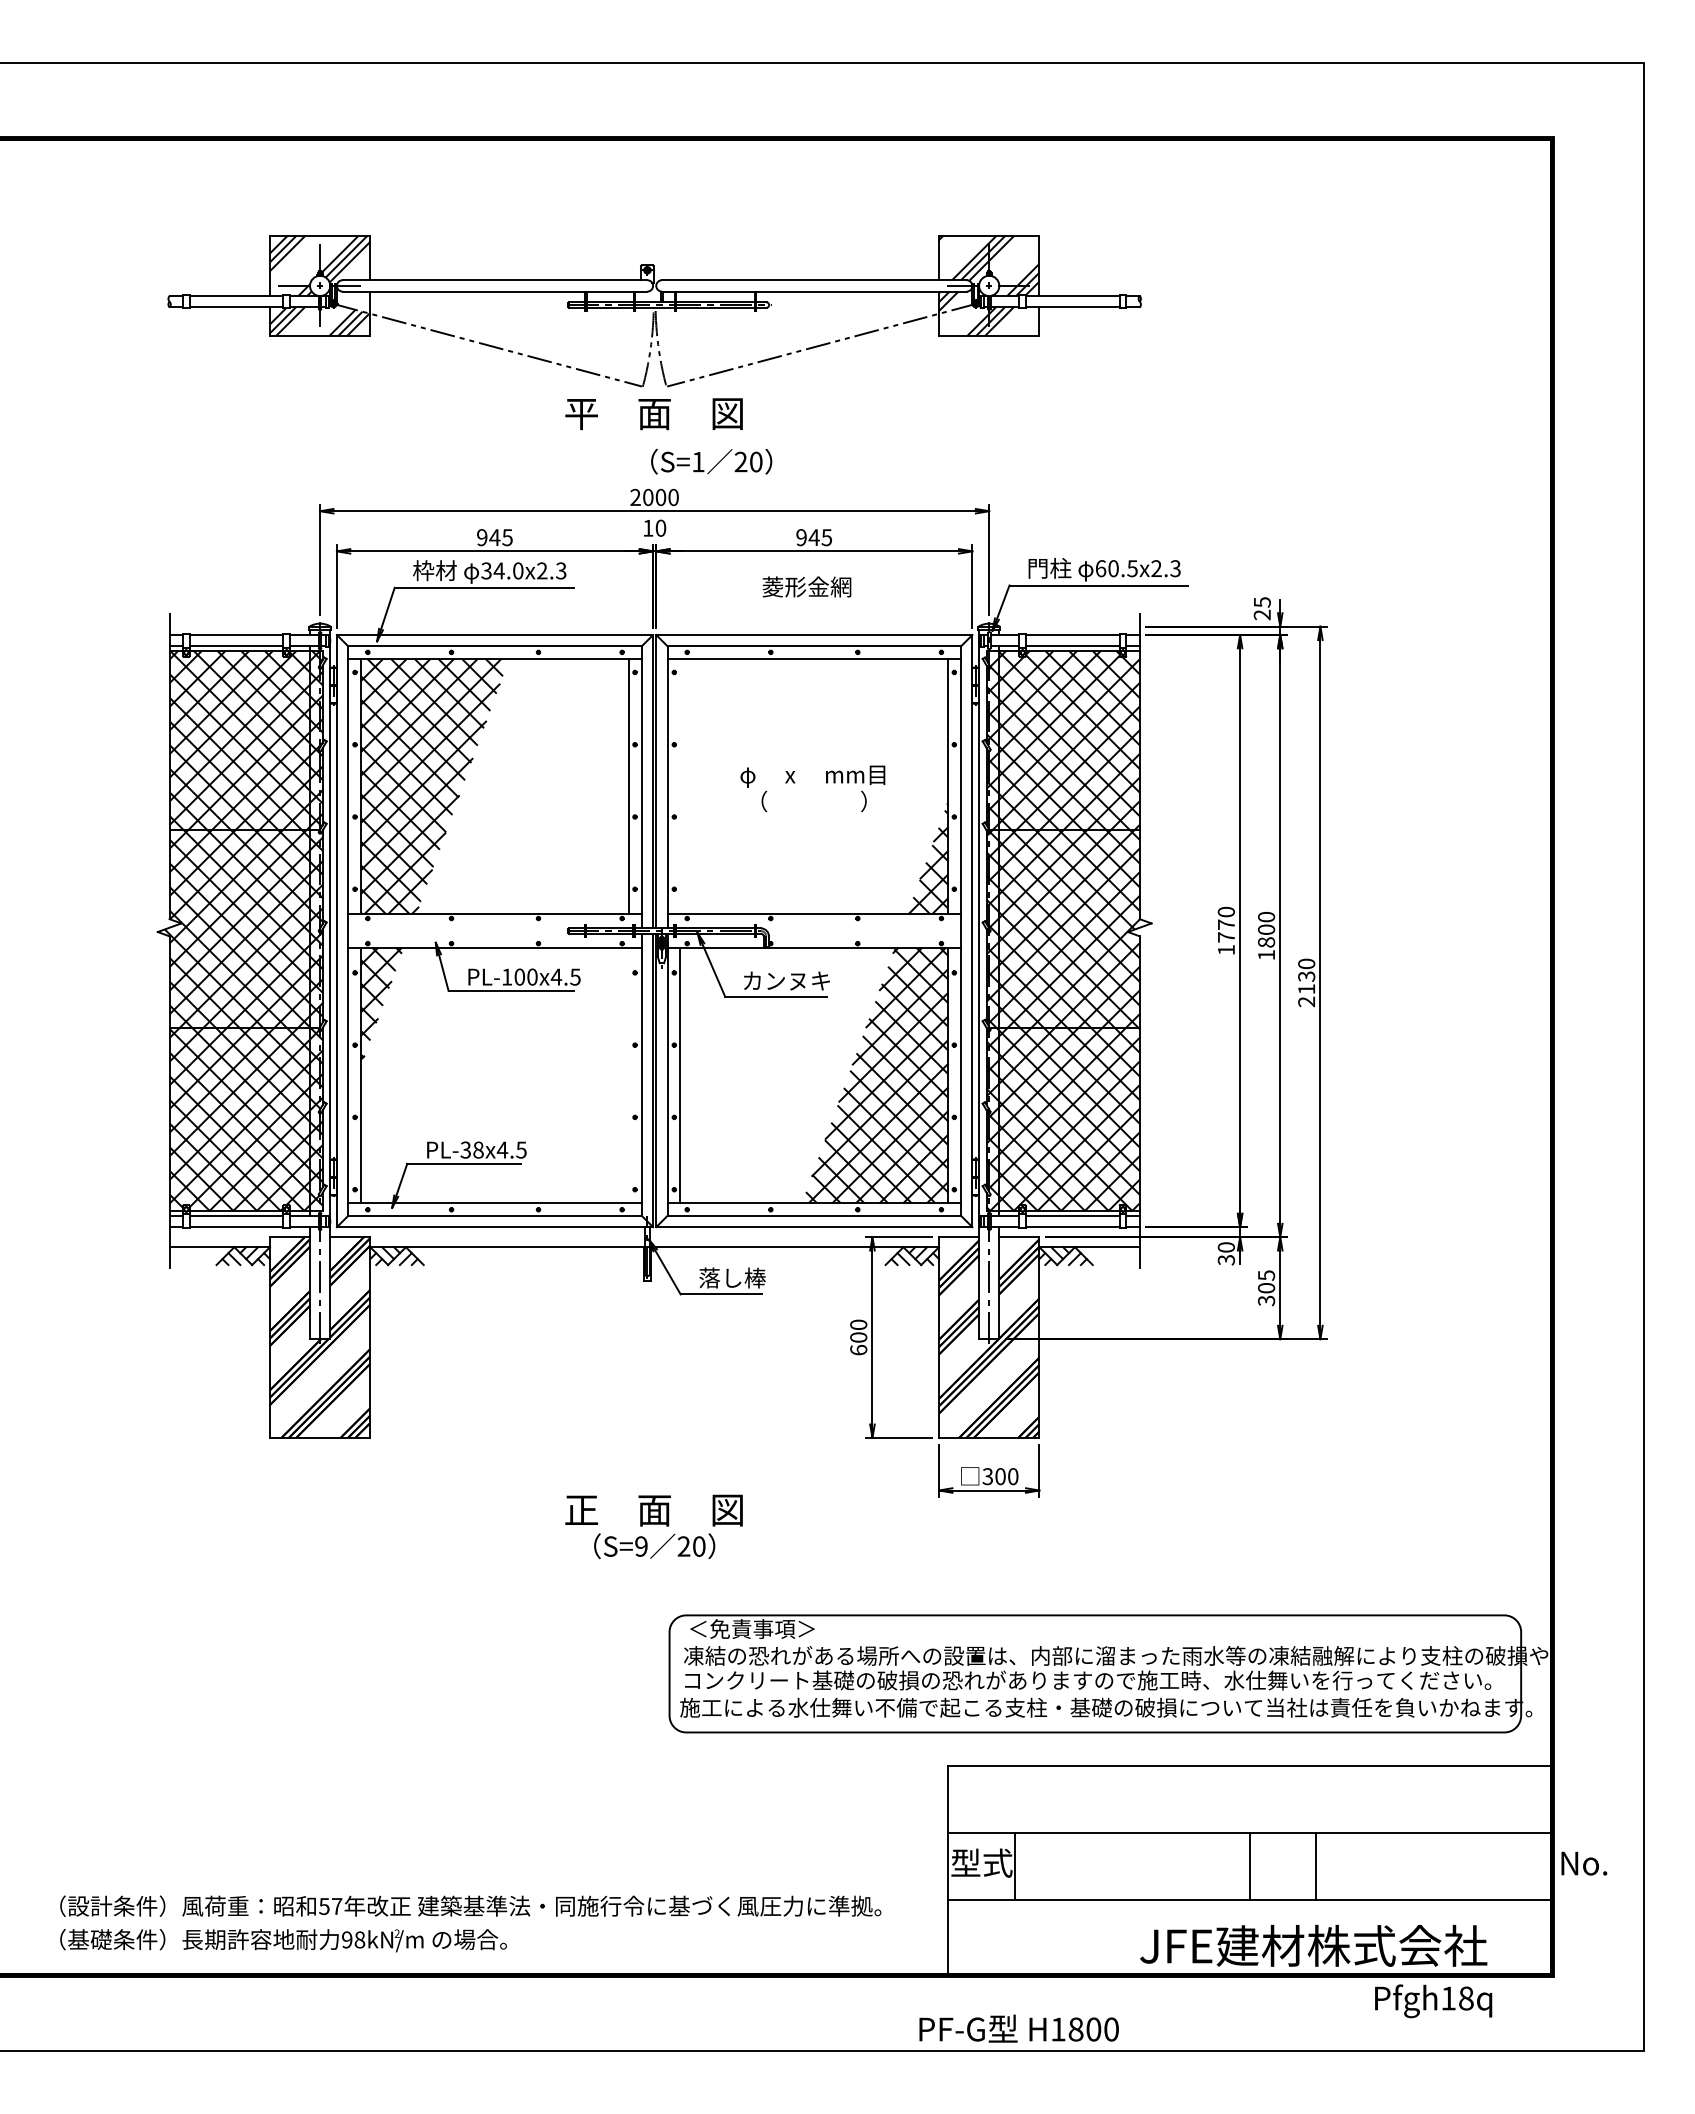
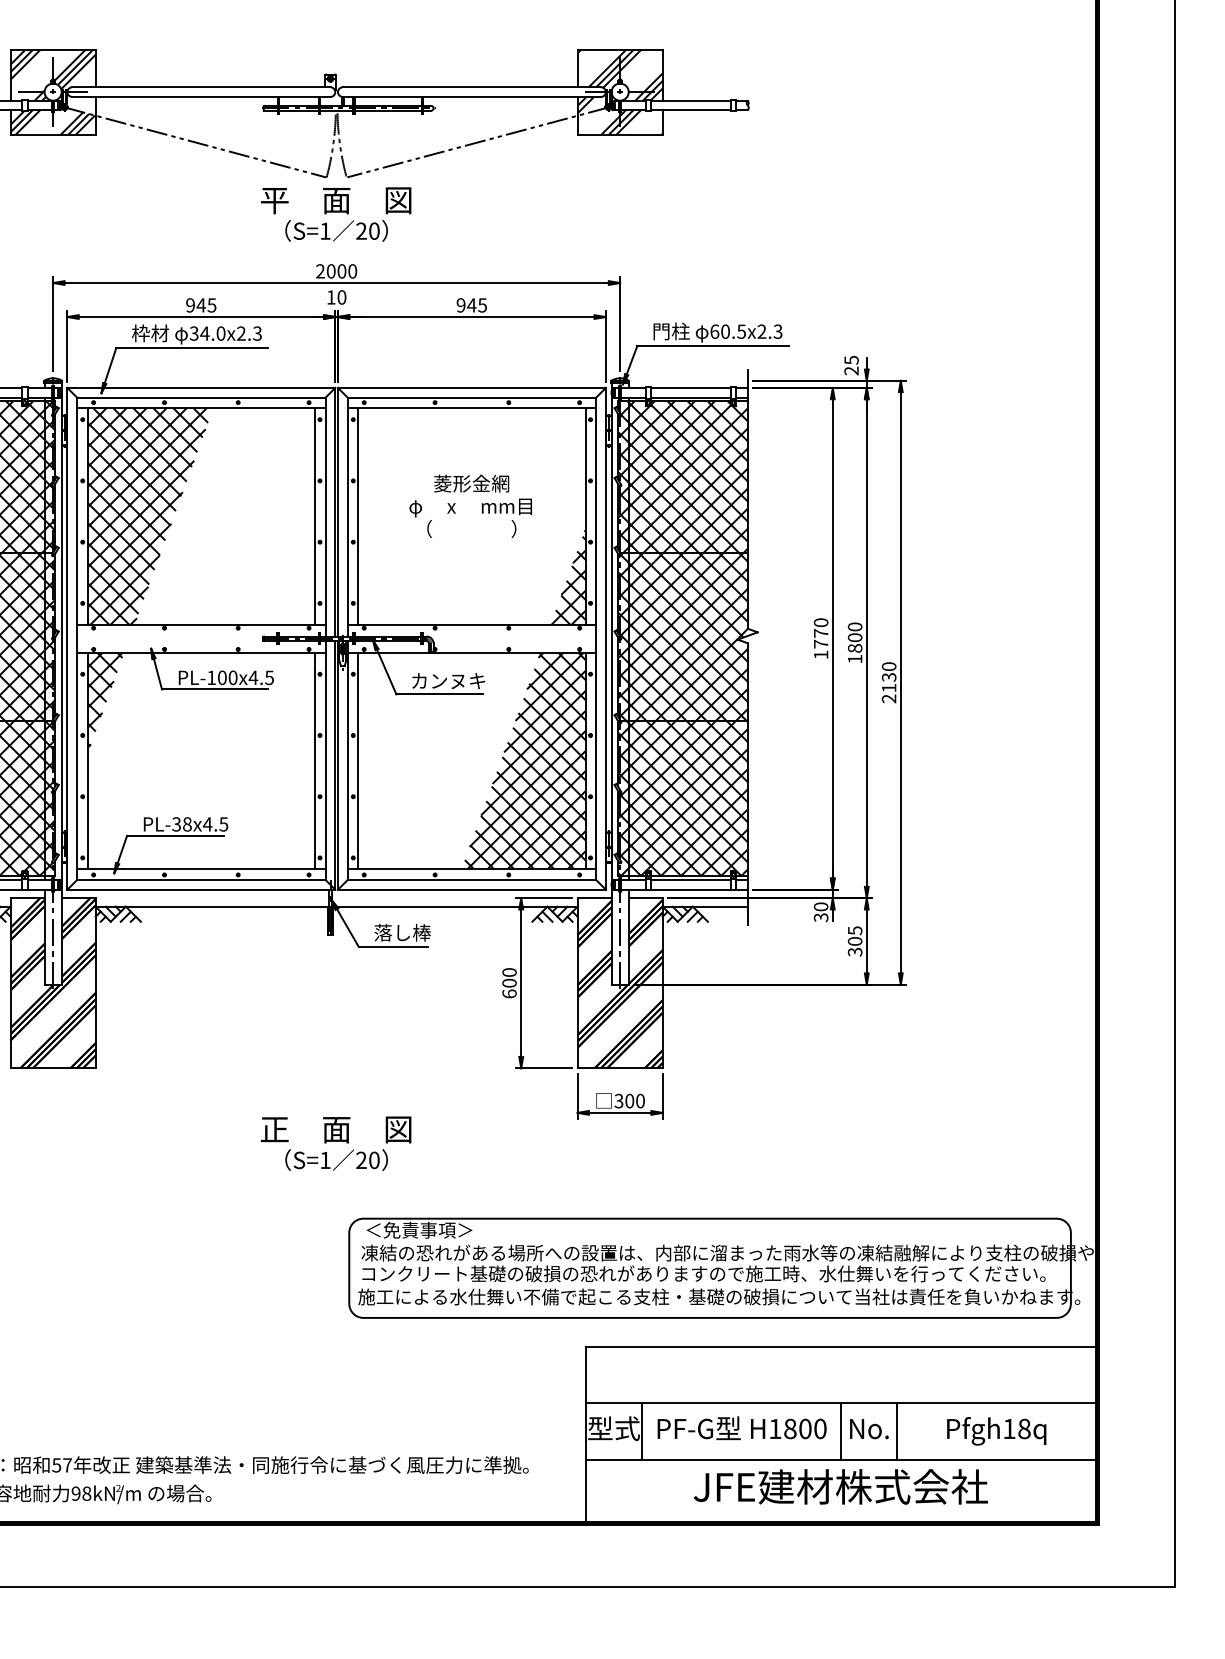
text: (711, 461) -> (336, 230), moved
text: (806, 586) -> (471, 483), moved
line: (680, 786) -> (358, 516), added
line: (629, 1075) -> (315, 761), added
text: (641, 1546) -> (325, 1160), S=9 -> S=1
text: (1584, 1863) -> (869, 1428), moved
text: (1313, 1945) -> (840, 1486), moved
text: (1433, 2001) -> (996, 1431), moved
text: (1018, 2028) -> (741, 1428), moved

